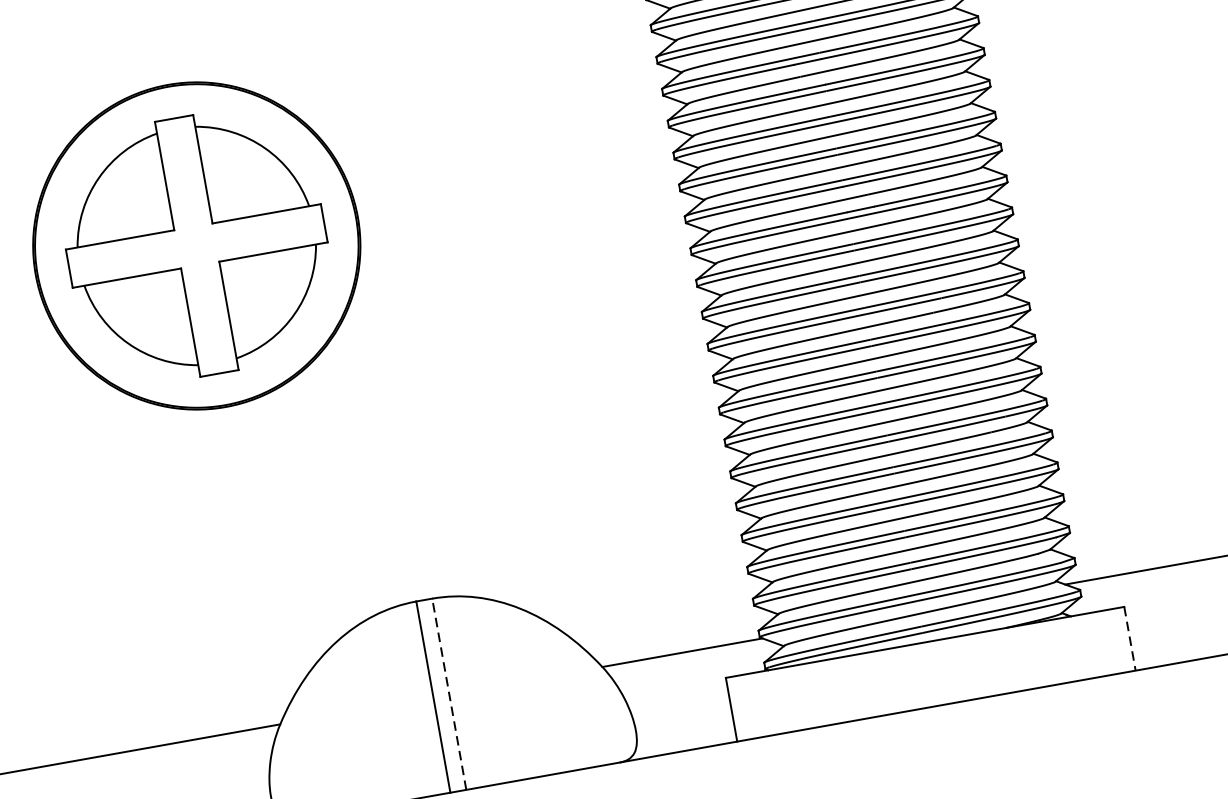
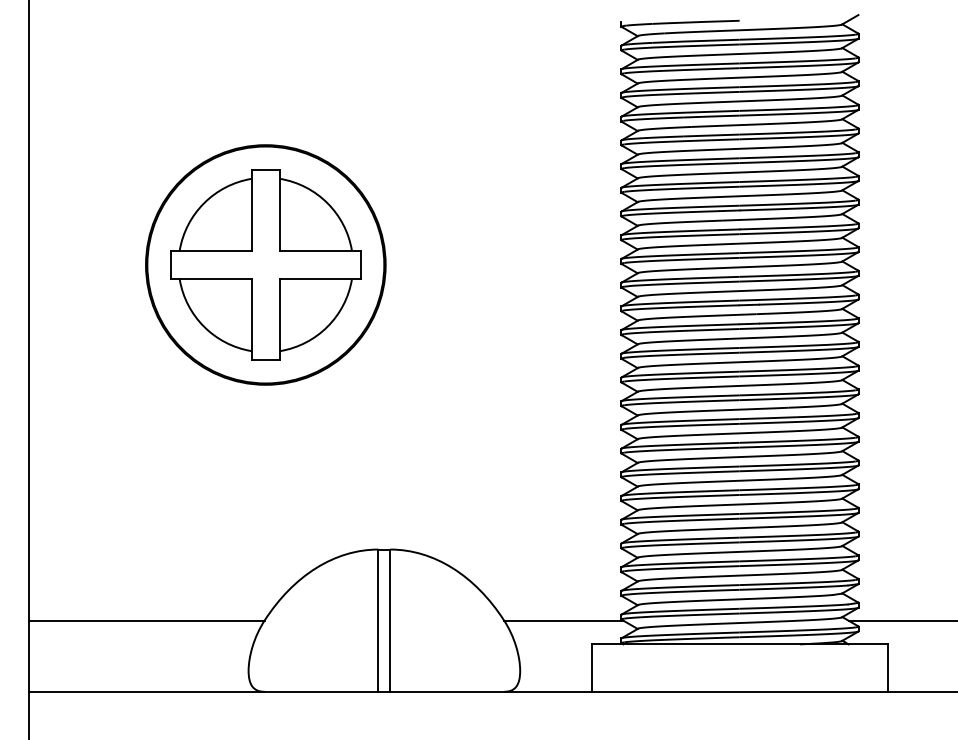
line: (1130, 639) -> (888, 668), dashed -> solid
line: (449, 694) -> (390, 620), dashed -> solid

